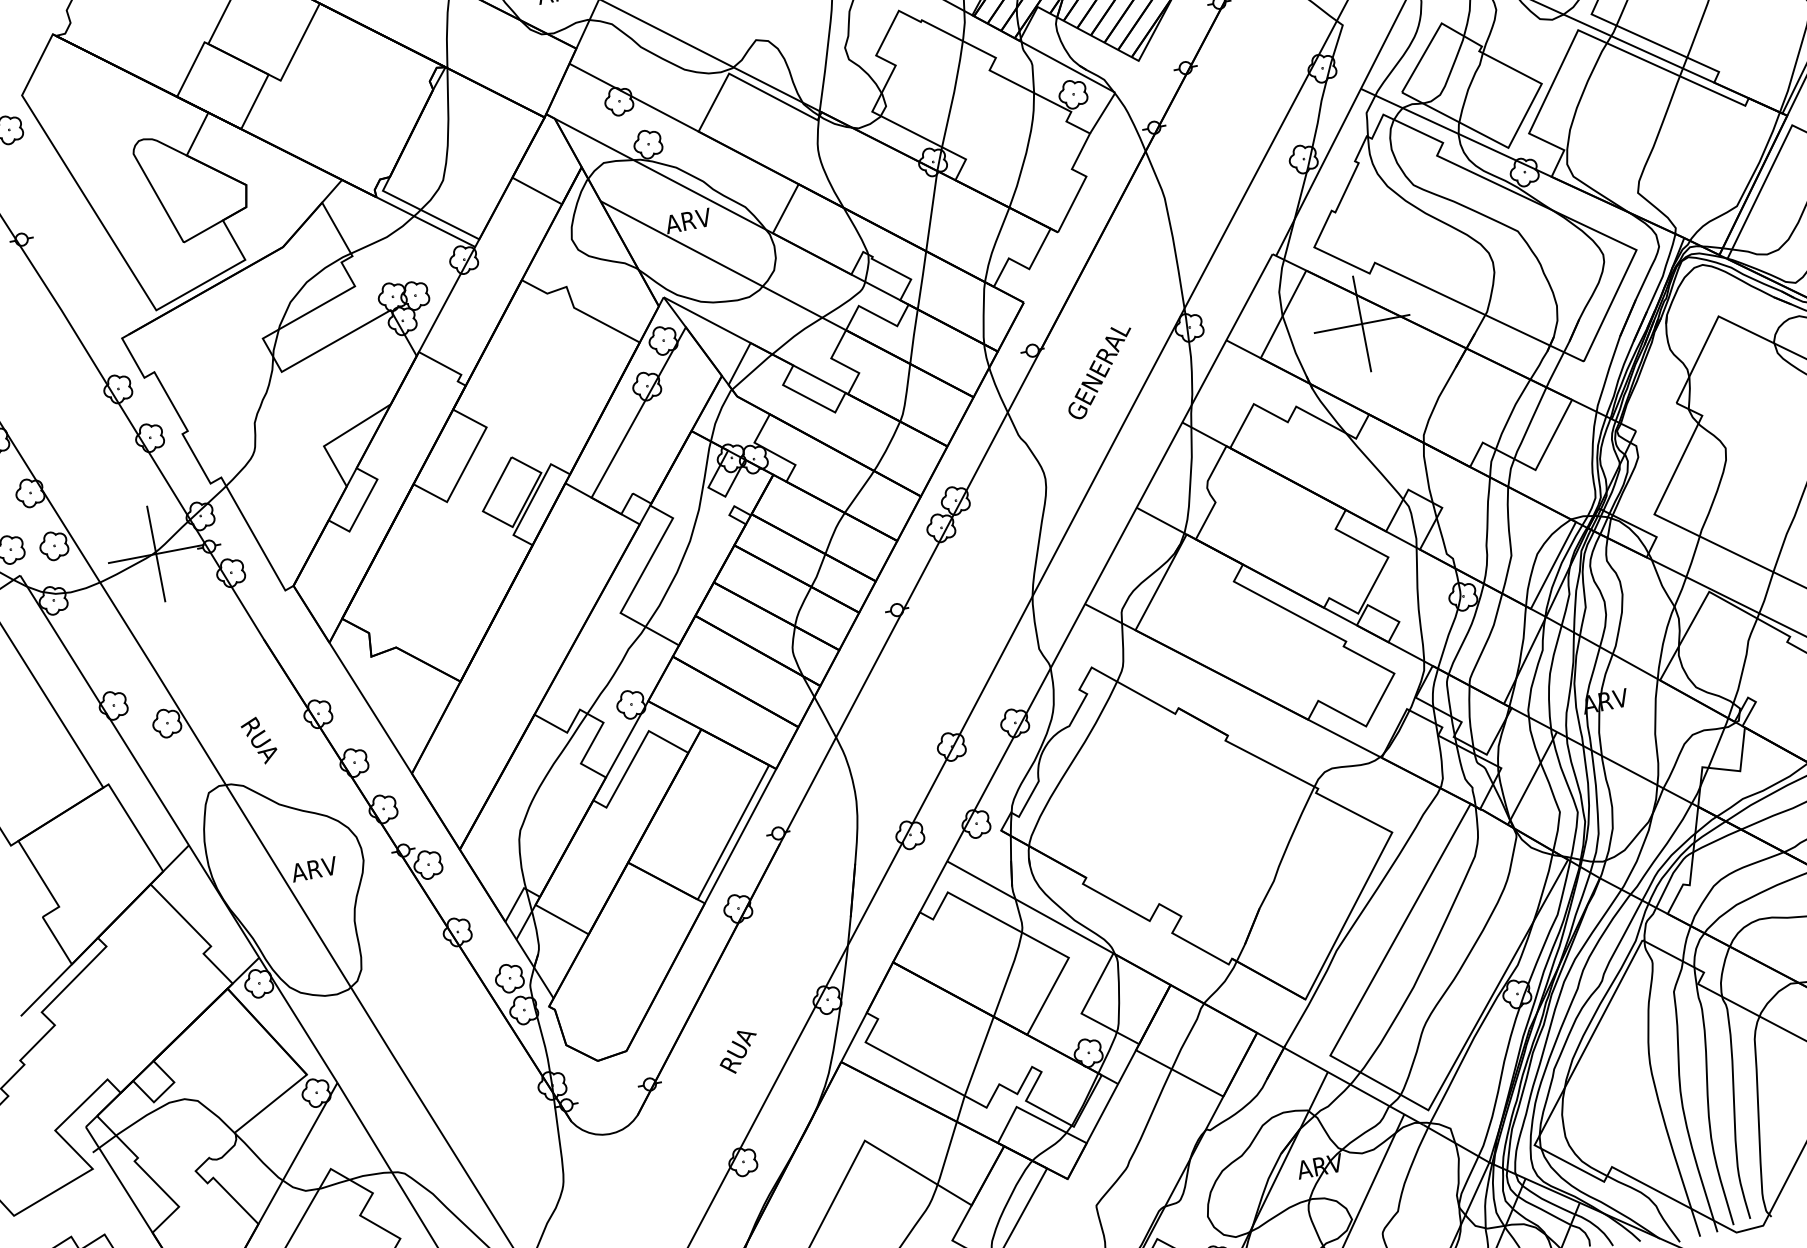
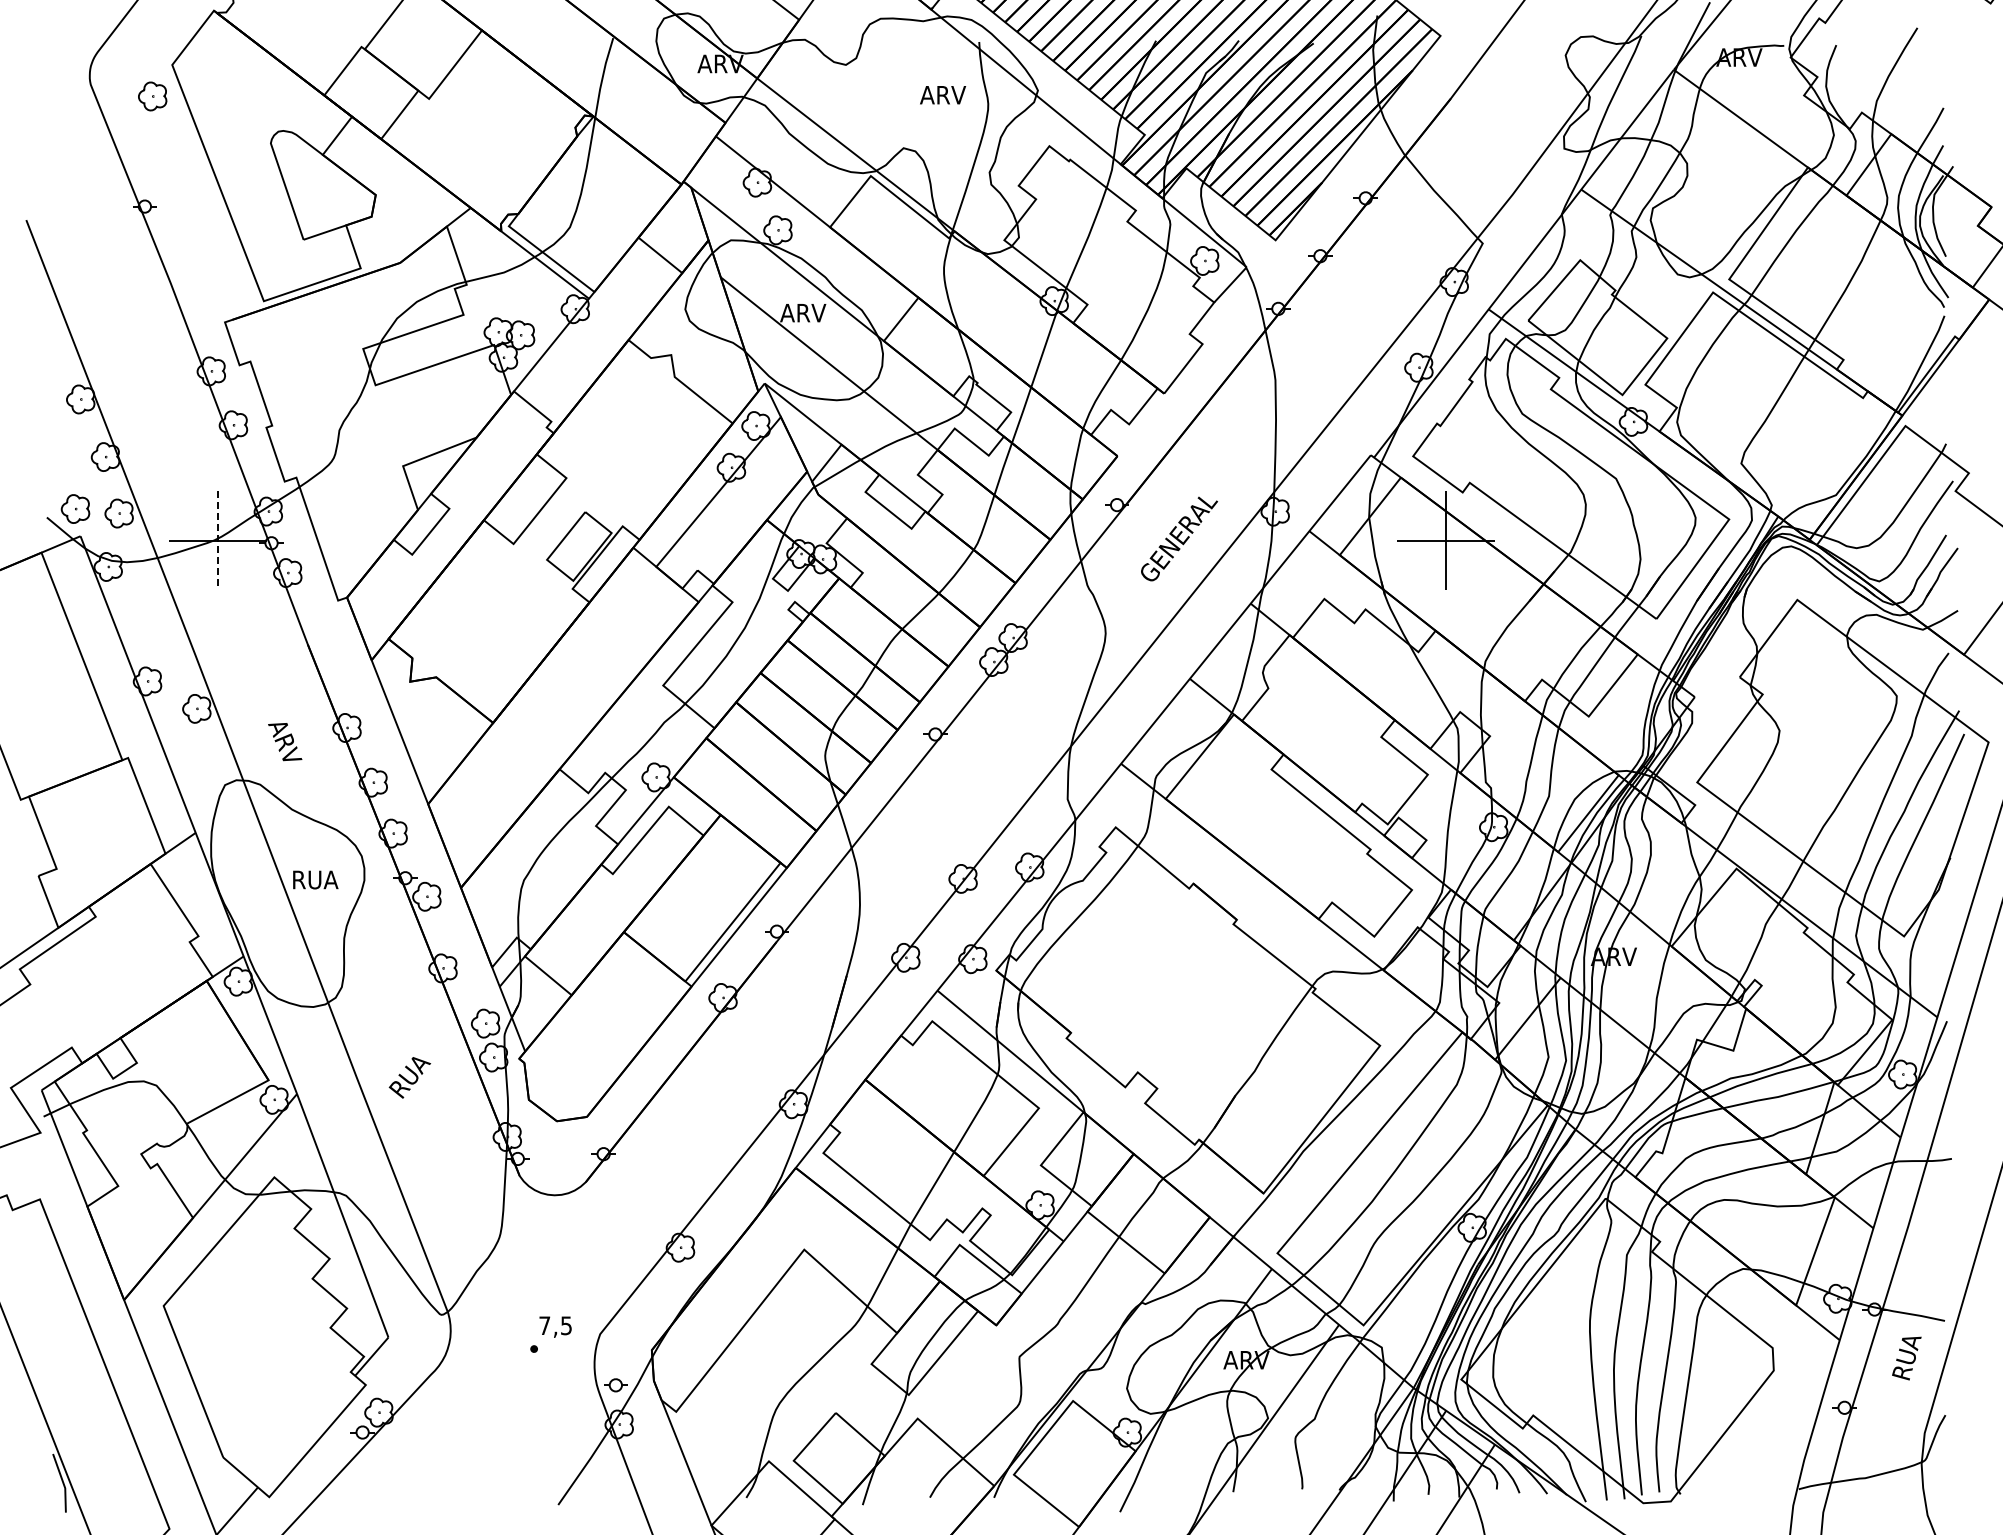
line: (156, 554) -> (218, 541), solid -> dashed
text: (260, 740) -> (285, 743), RUA -> ARV
text: (314, 868) -> (314, 879), ARV -> RUA
text: (738, 1051) -> (409, 1077), moved

